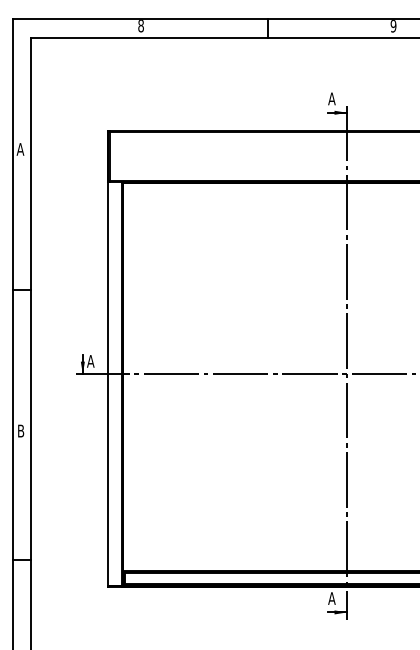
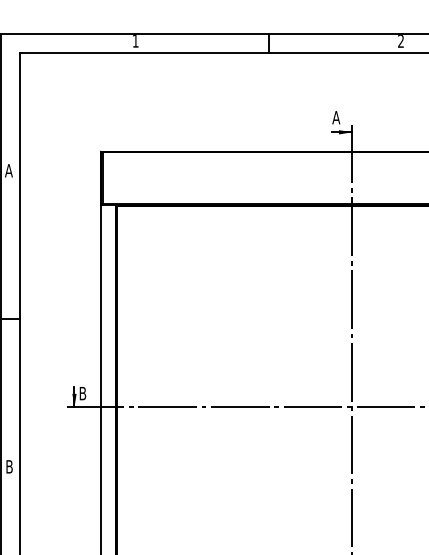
text: (140, 26) -> (135, 41), 8 -> 1
text: (393, 26) -> (400, 41), 9 -> 2
text: (90, 361) -> (82, 393), A -> B

